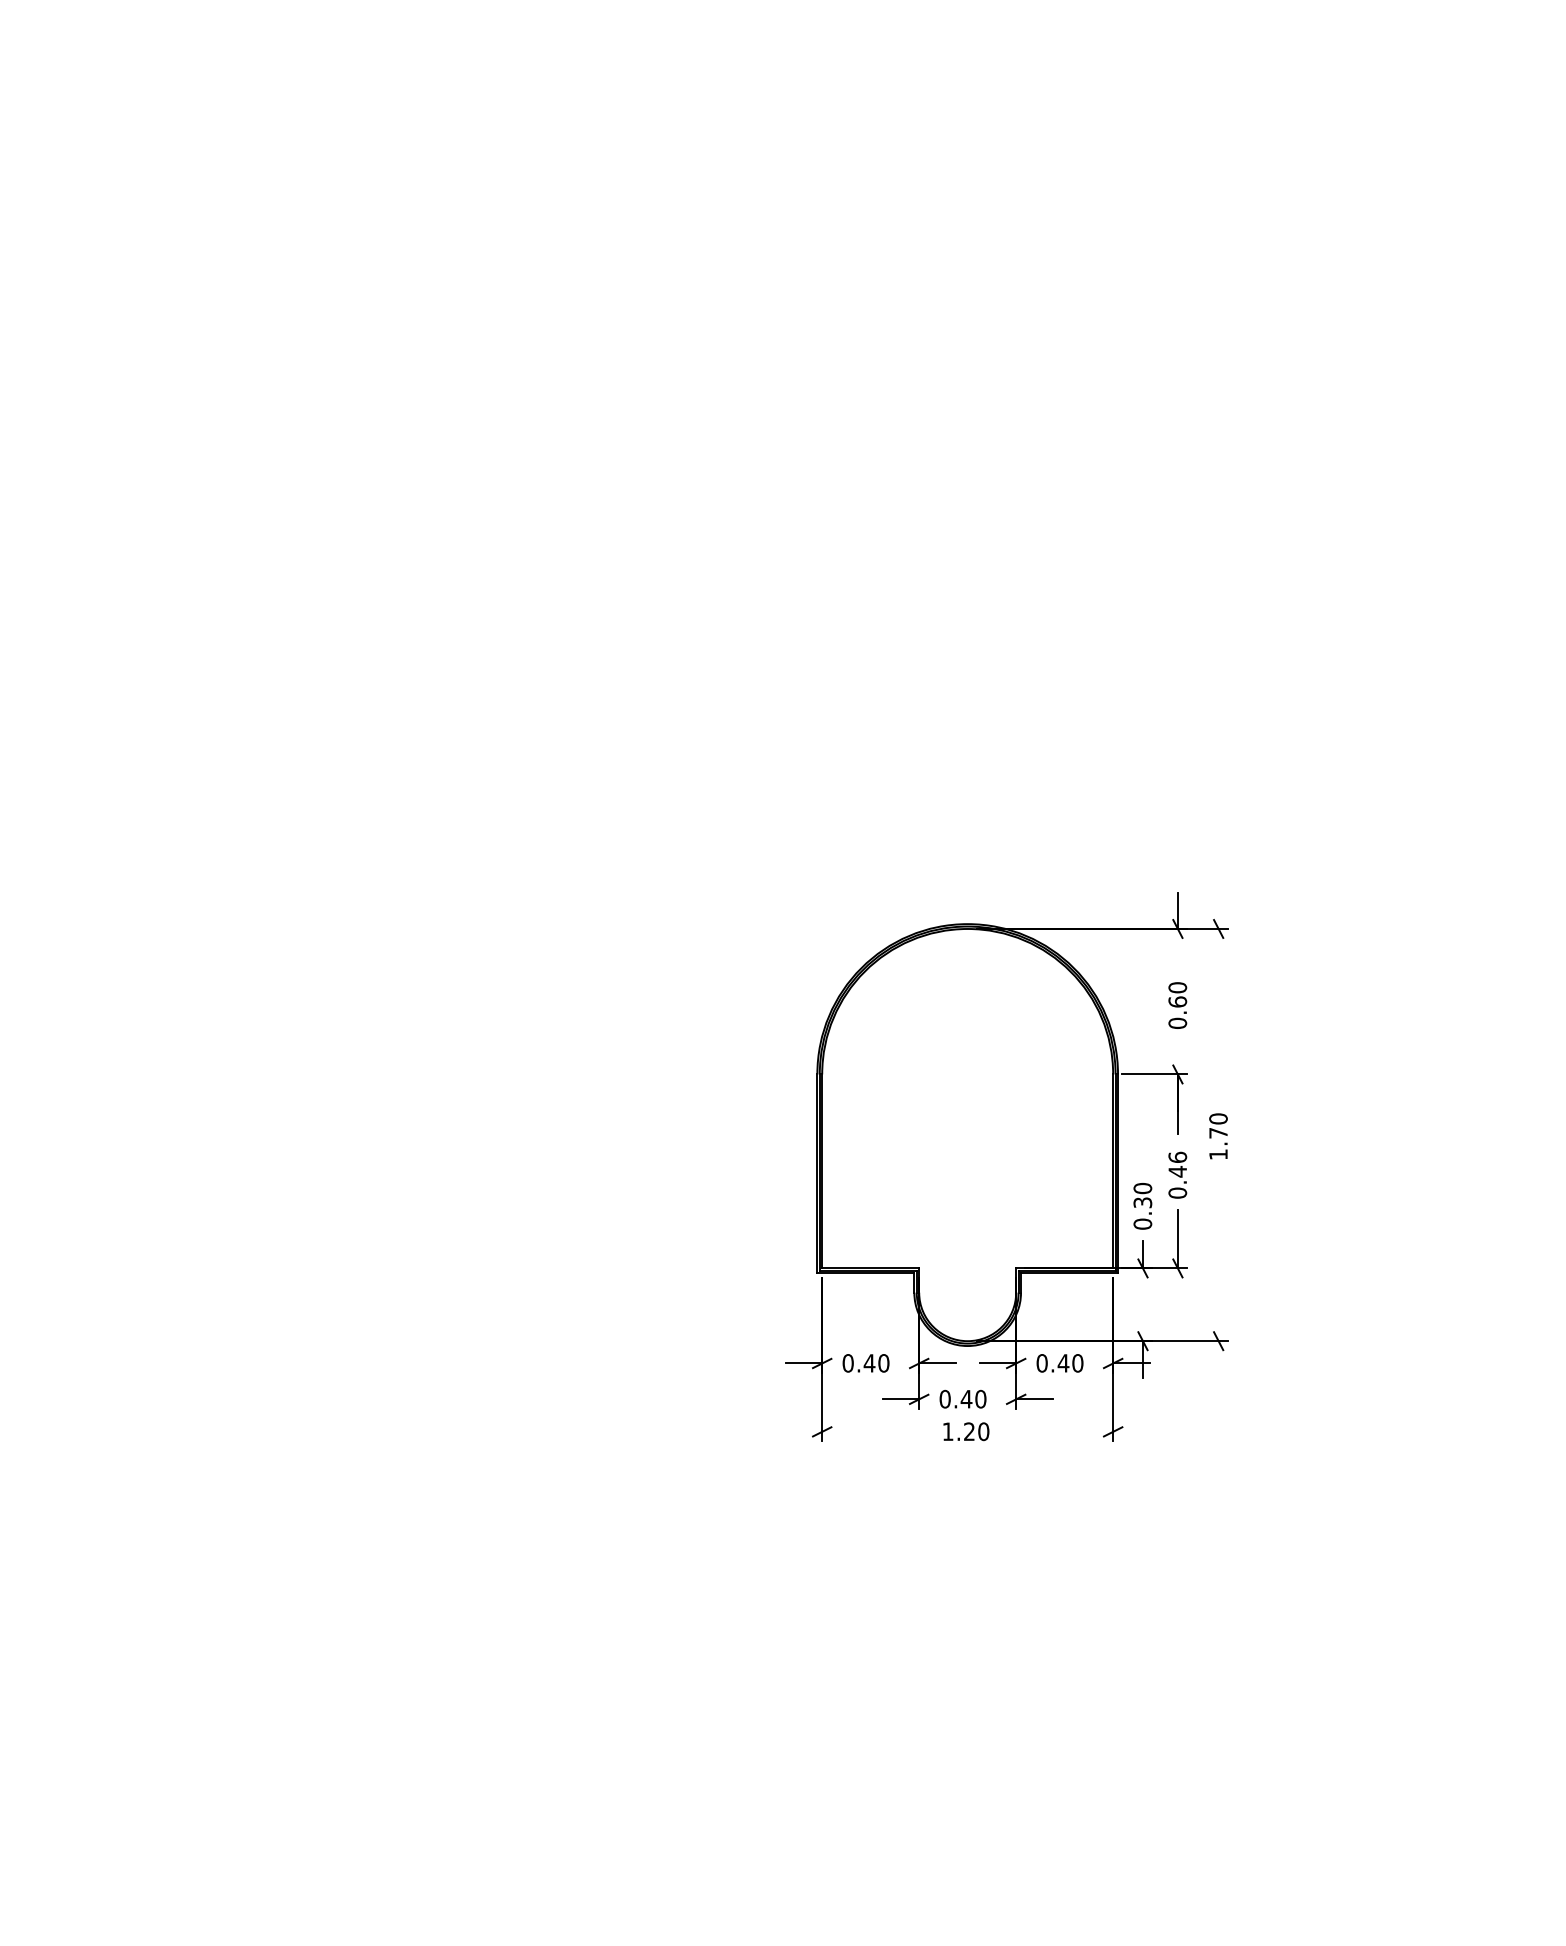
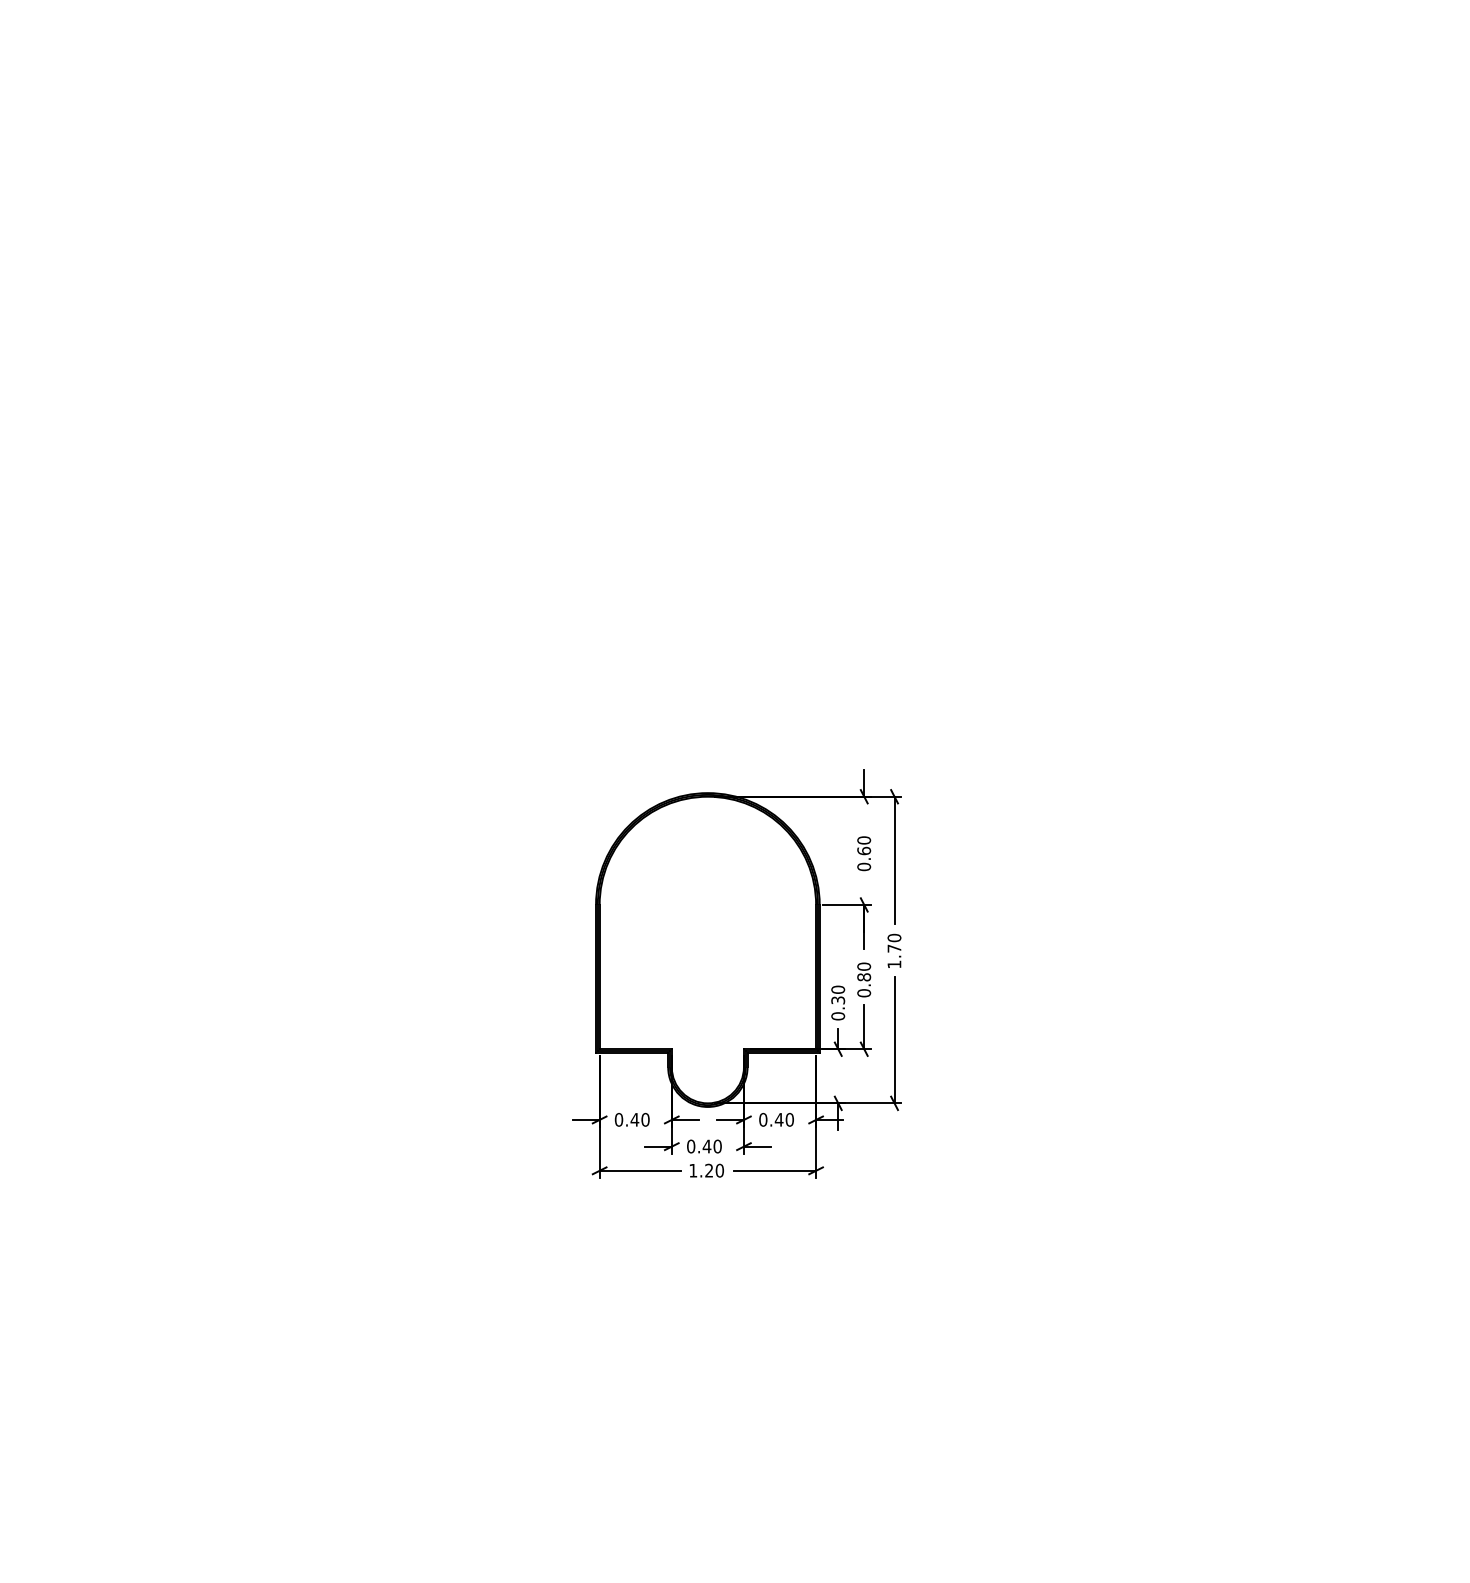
line: (1218, 1013) -> (894, 859), added
text: (1178, 1163) -> (864, 971), 0.46 -> 0.80
line: (1218, 1255) -> (894, 1039), added
line: (877, 1431) -> (640, 1170), added
line: (1058, 1431) -> (775, 1170), added

